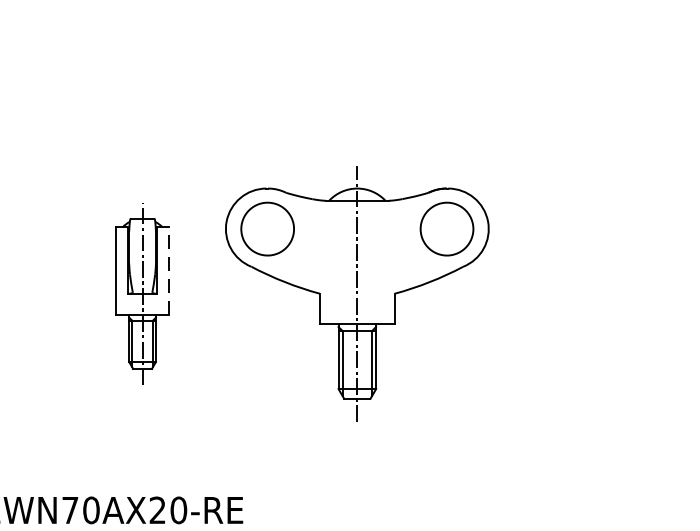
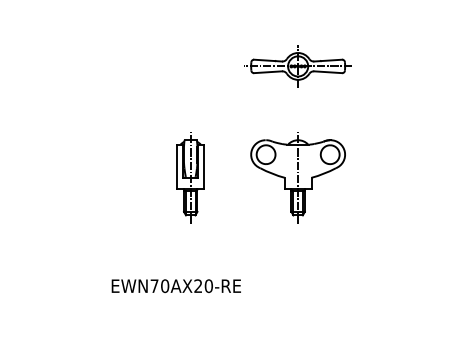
part: (355, 71) -> (297, 66), added
line: (170, 271) -> (204, 166), dashed -> solid
part: (355, 293) -> (297, 177), size x0.71

